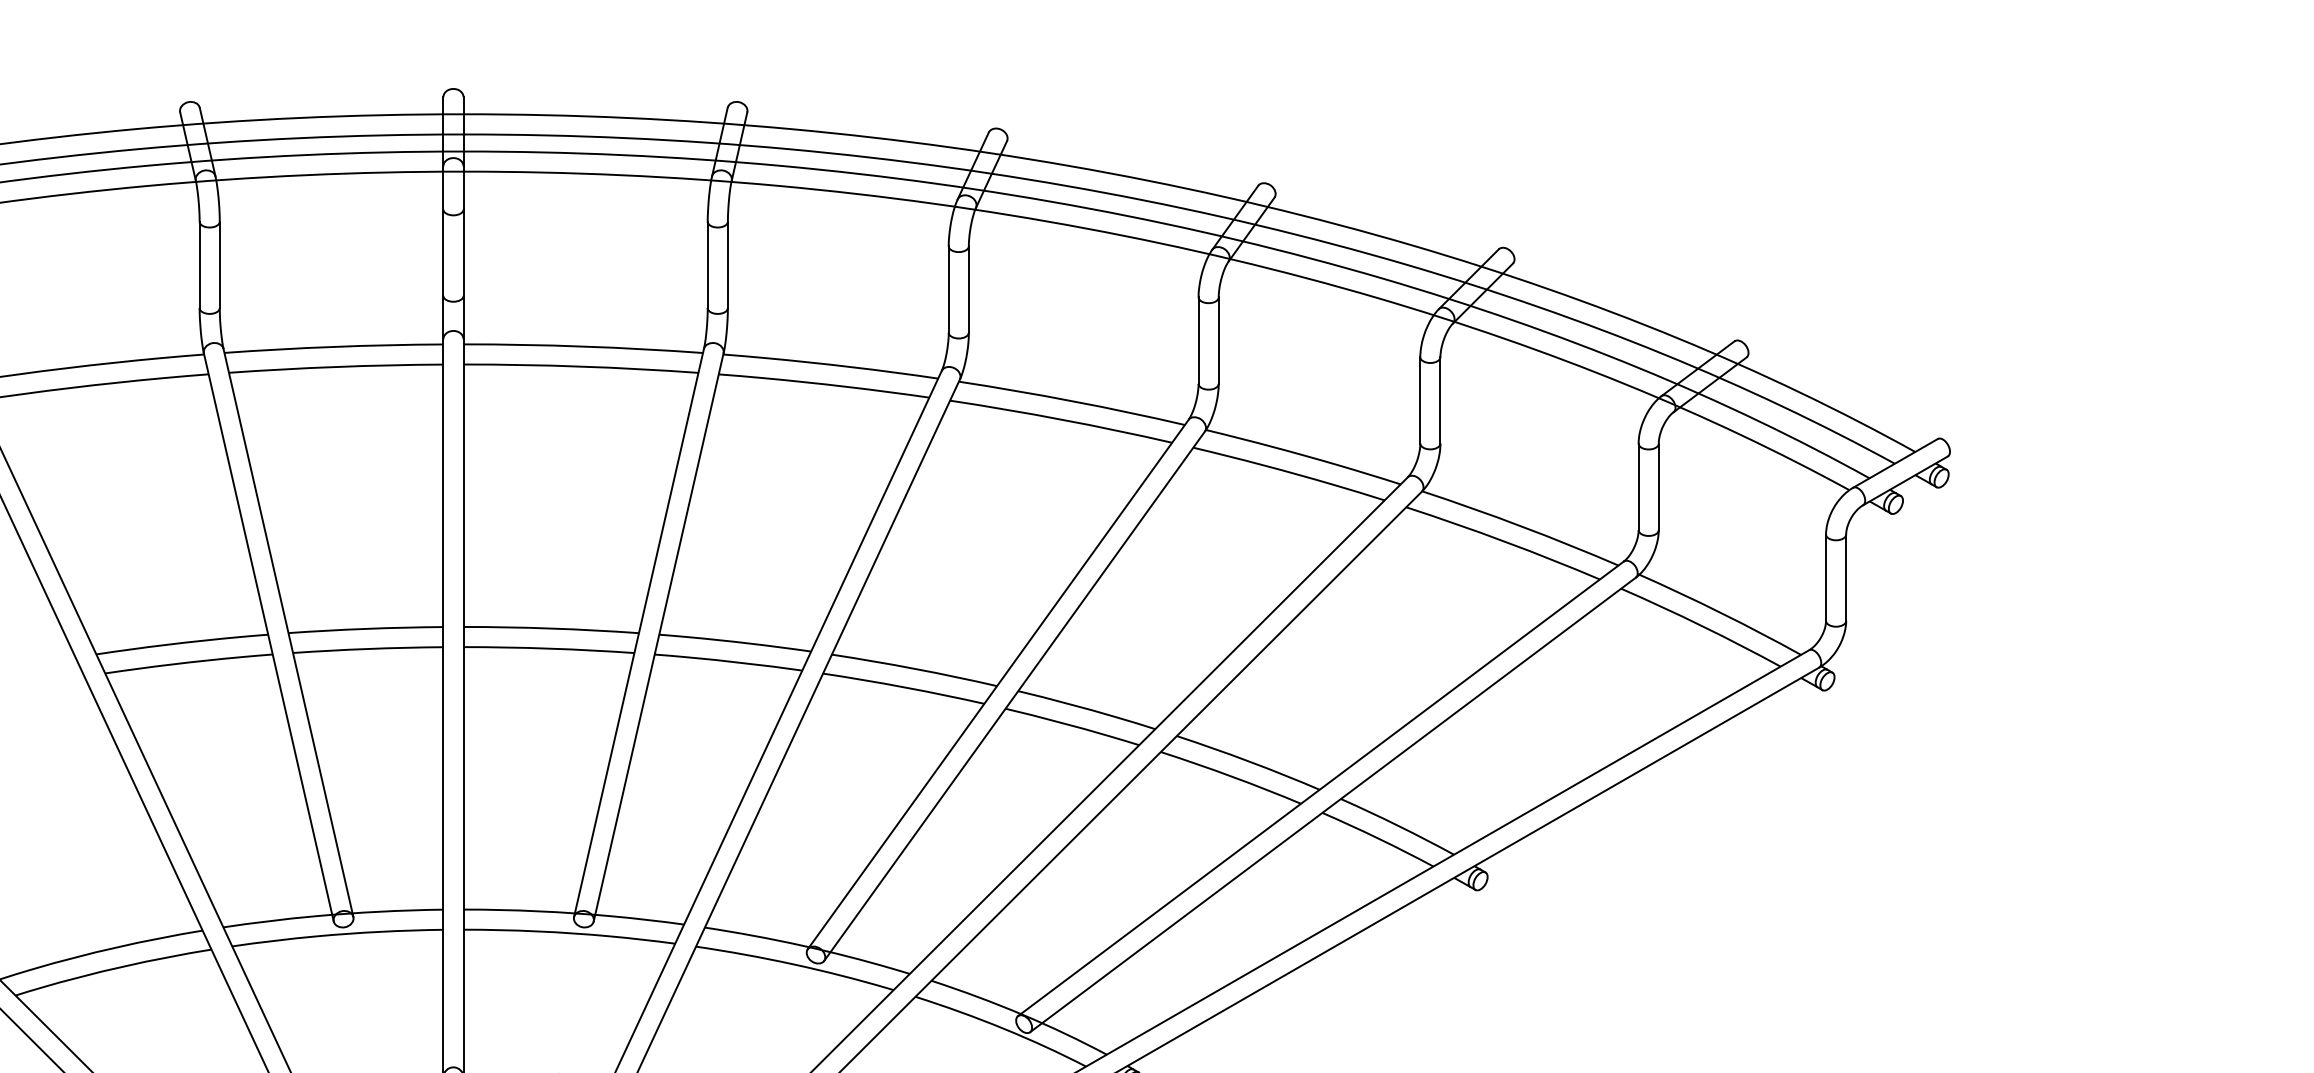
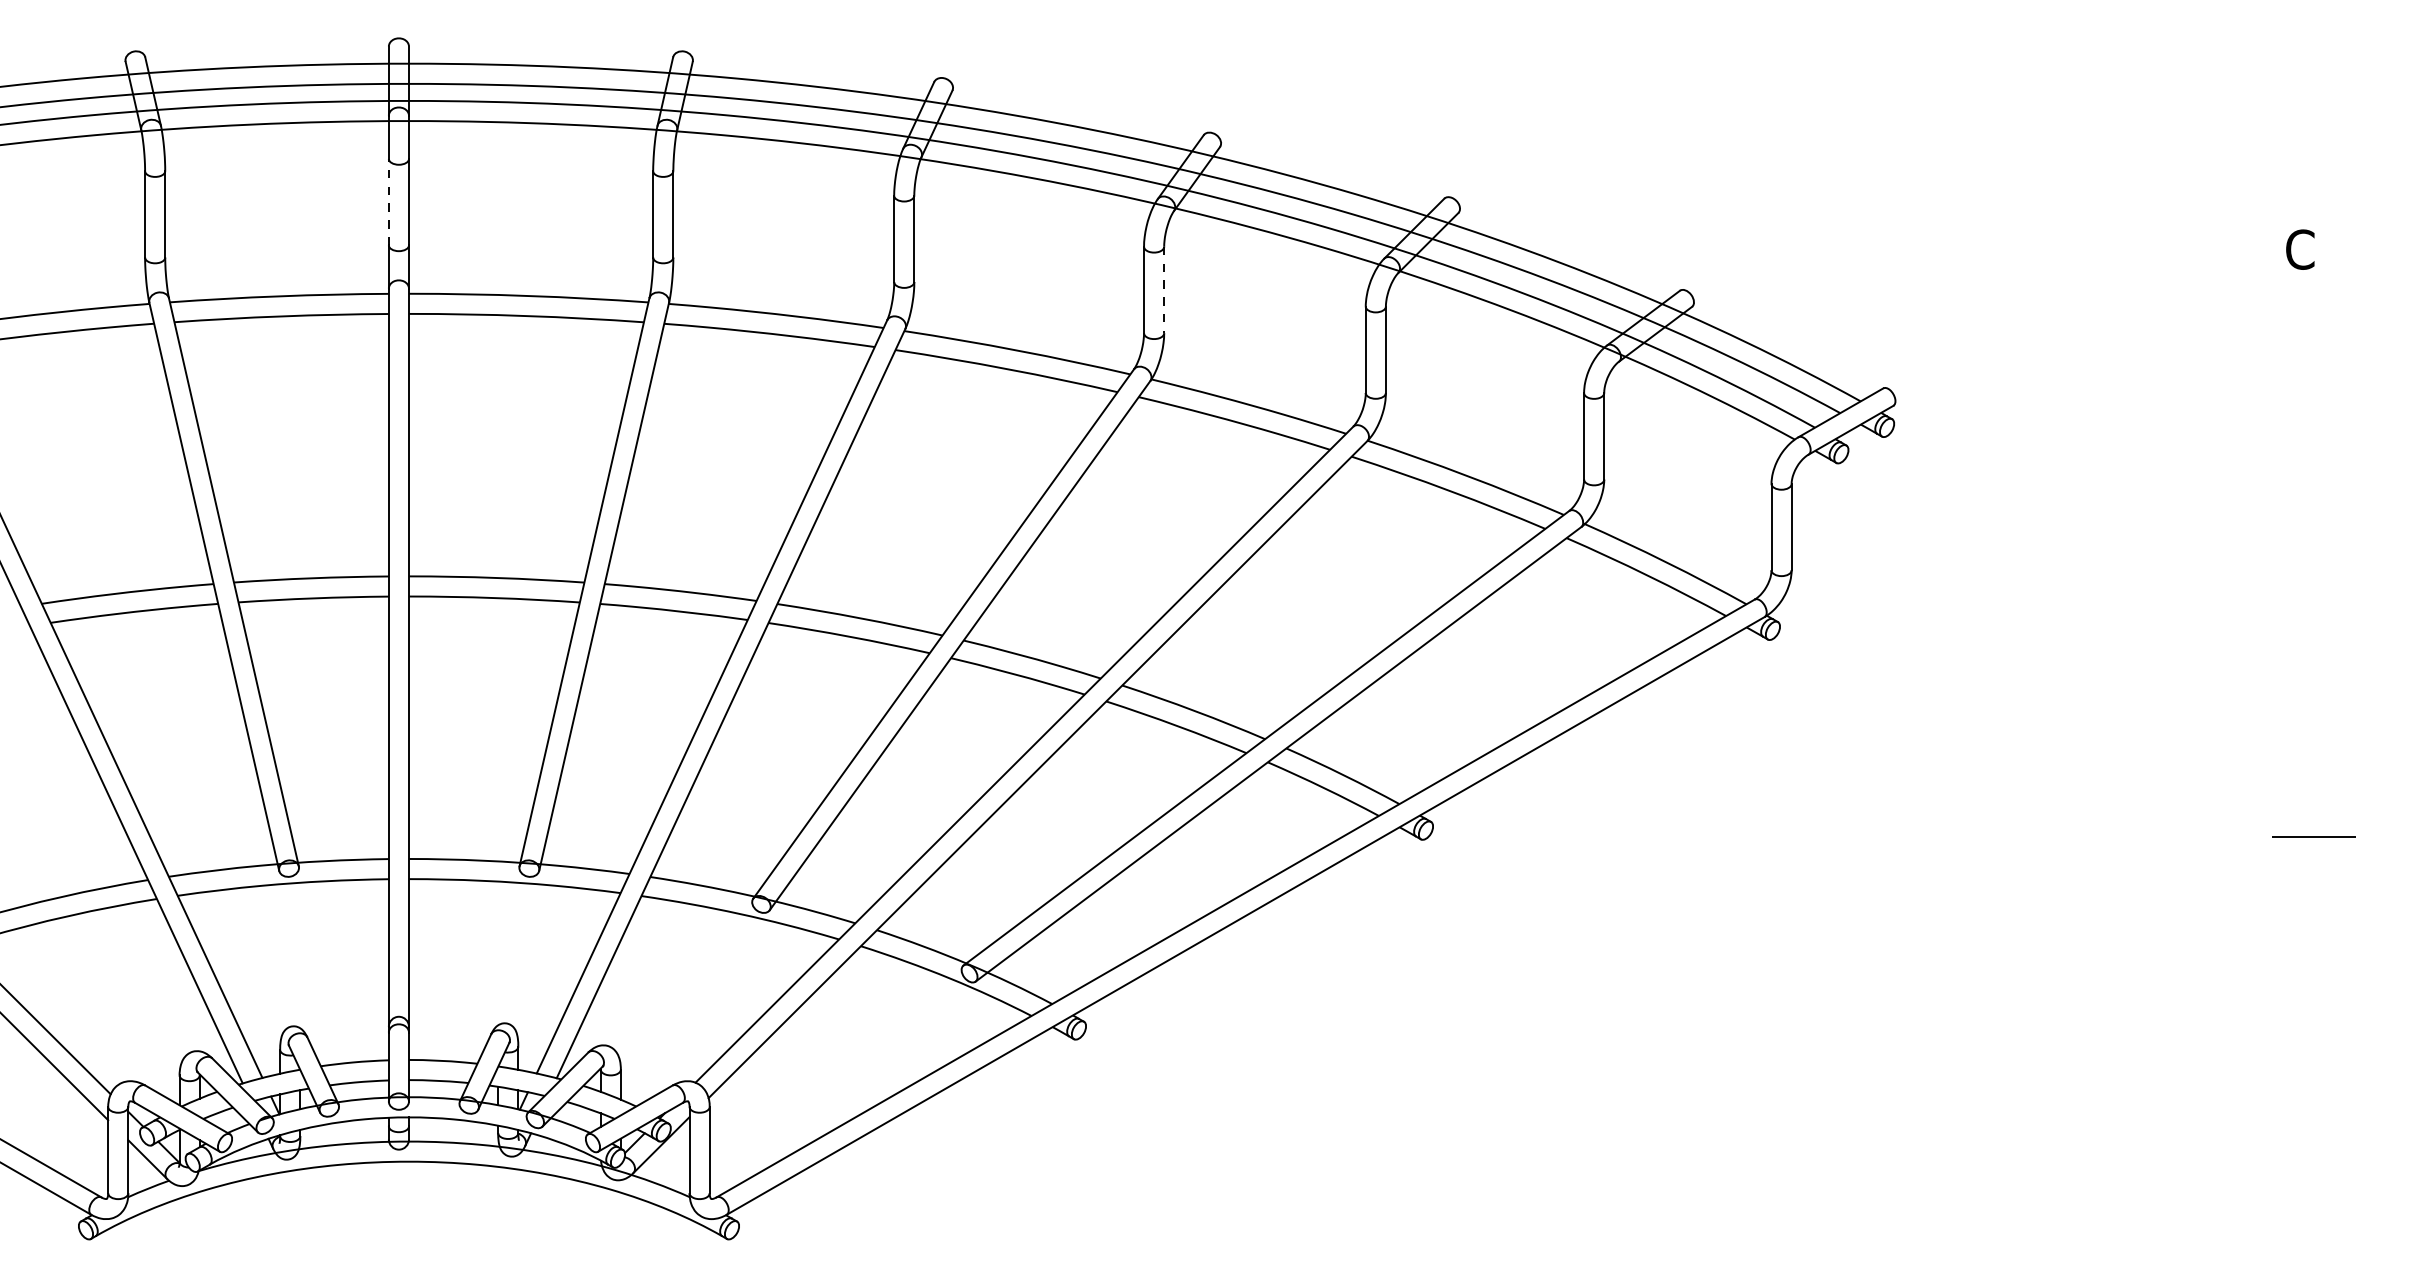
line: (443, 252) -> (388, 201), solid -> dashed
line: (1219, 341) -> (1164, 290), solid -> dashed

